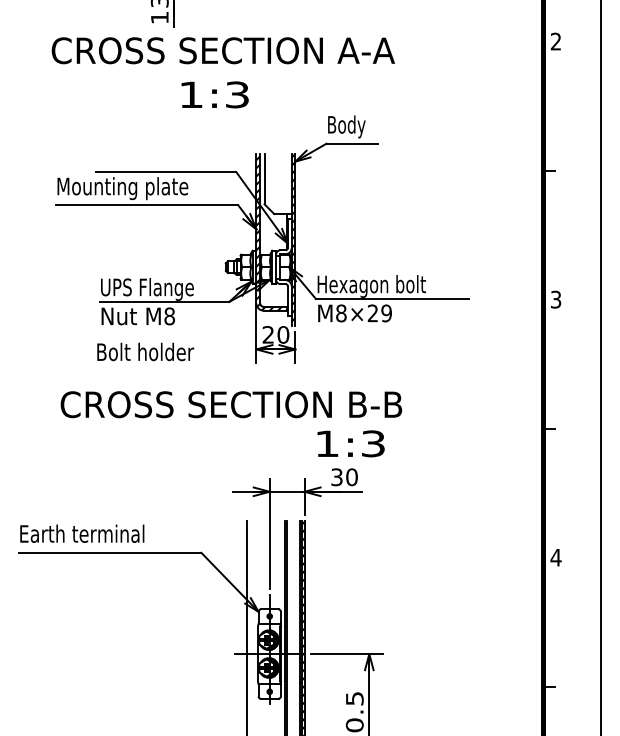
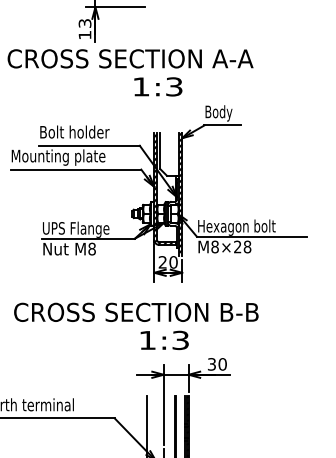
text: (214, 94) -> (157, 86), moved
text: (386, 313) -> (247, 247), M8×29 -> M8×28
text: (145, 351) -> (74, 131), moved
text: (350, 443) -> (164, 340), moved

